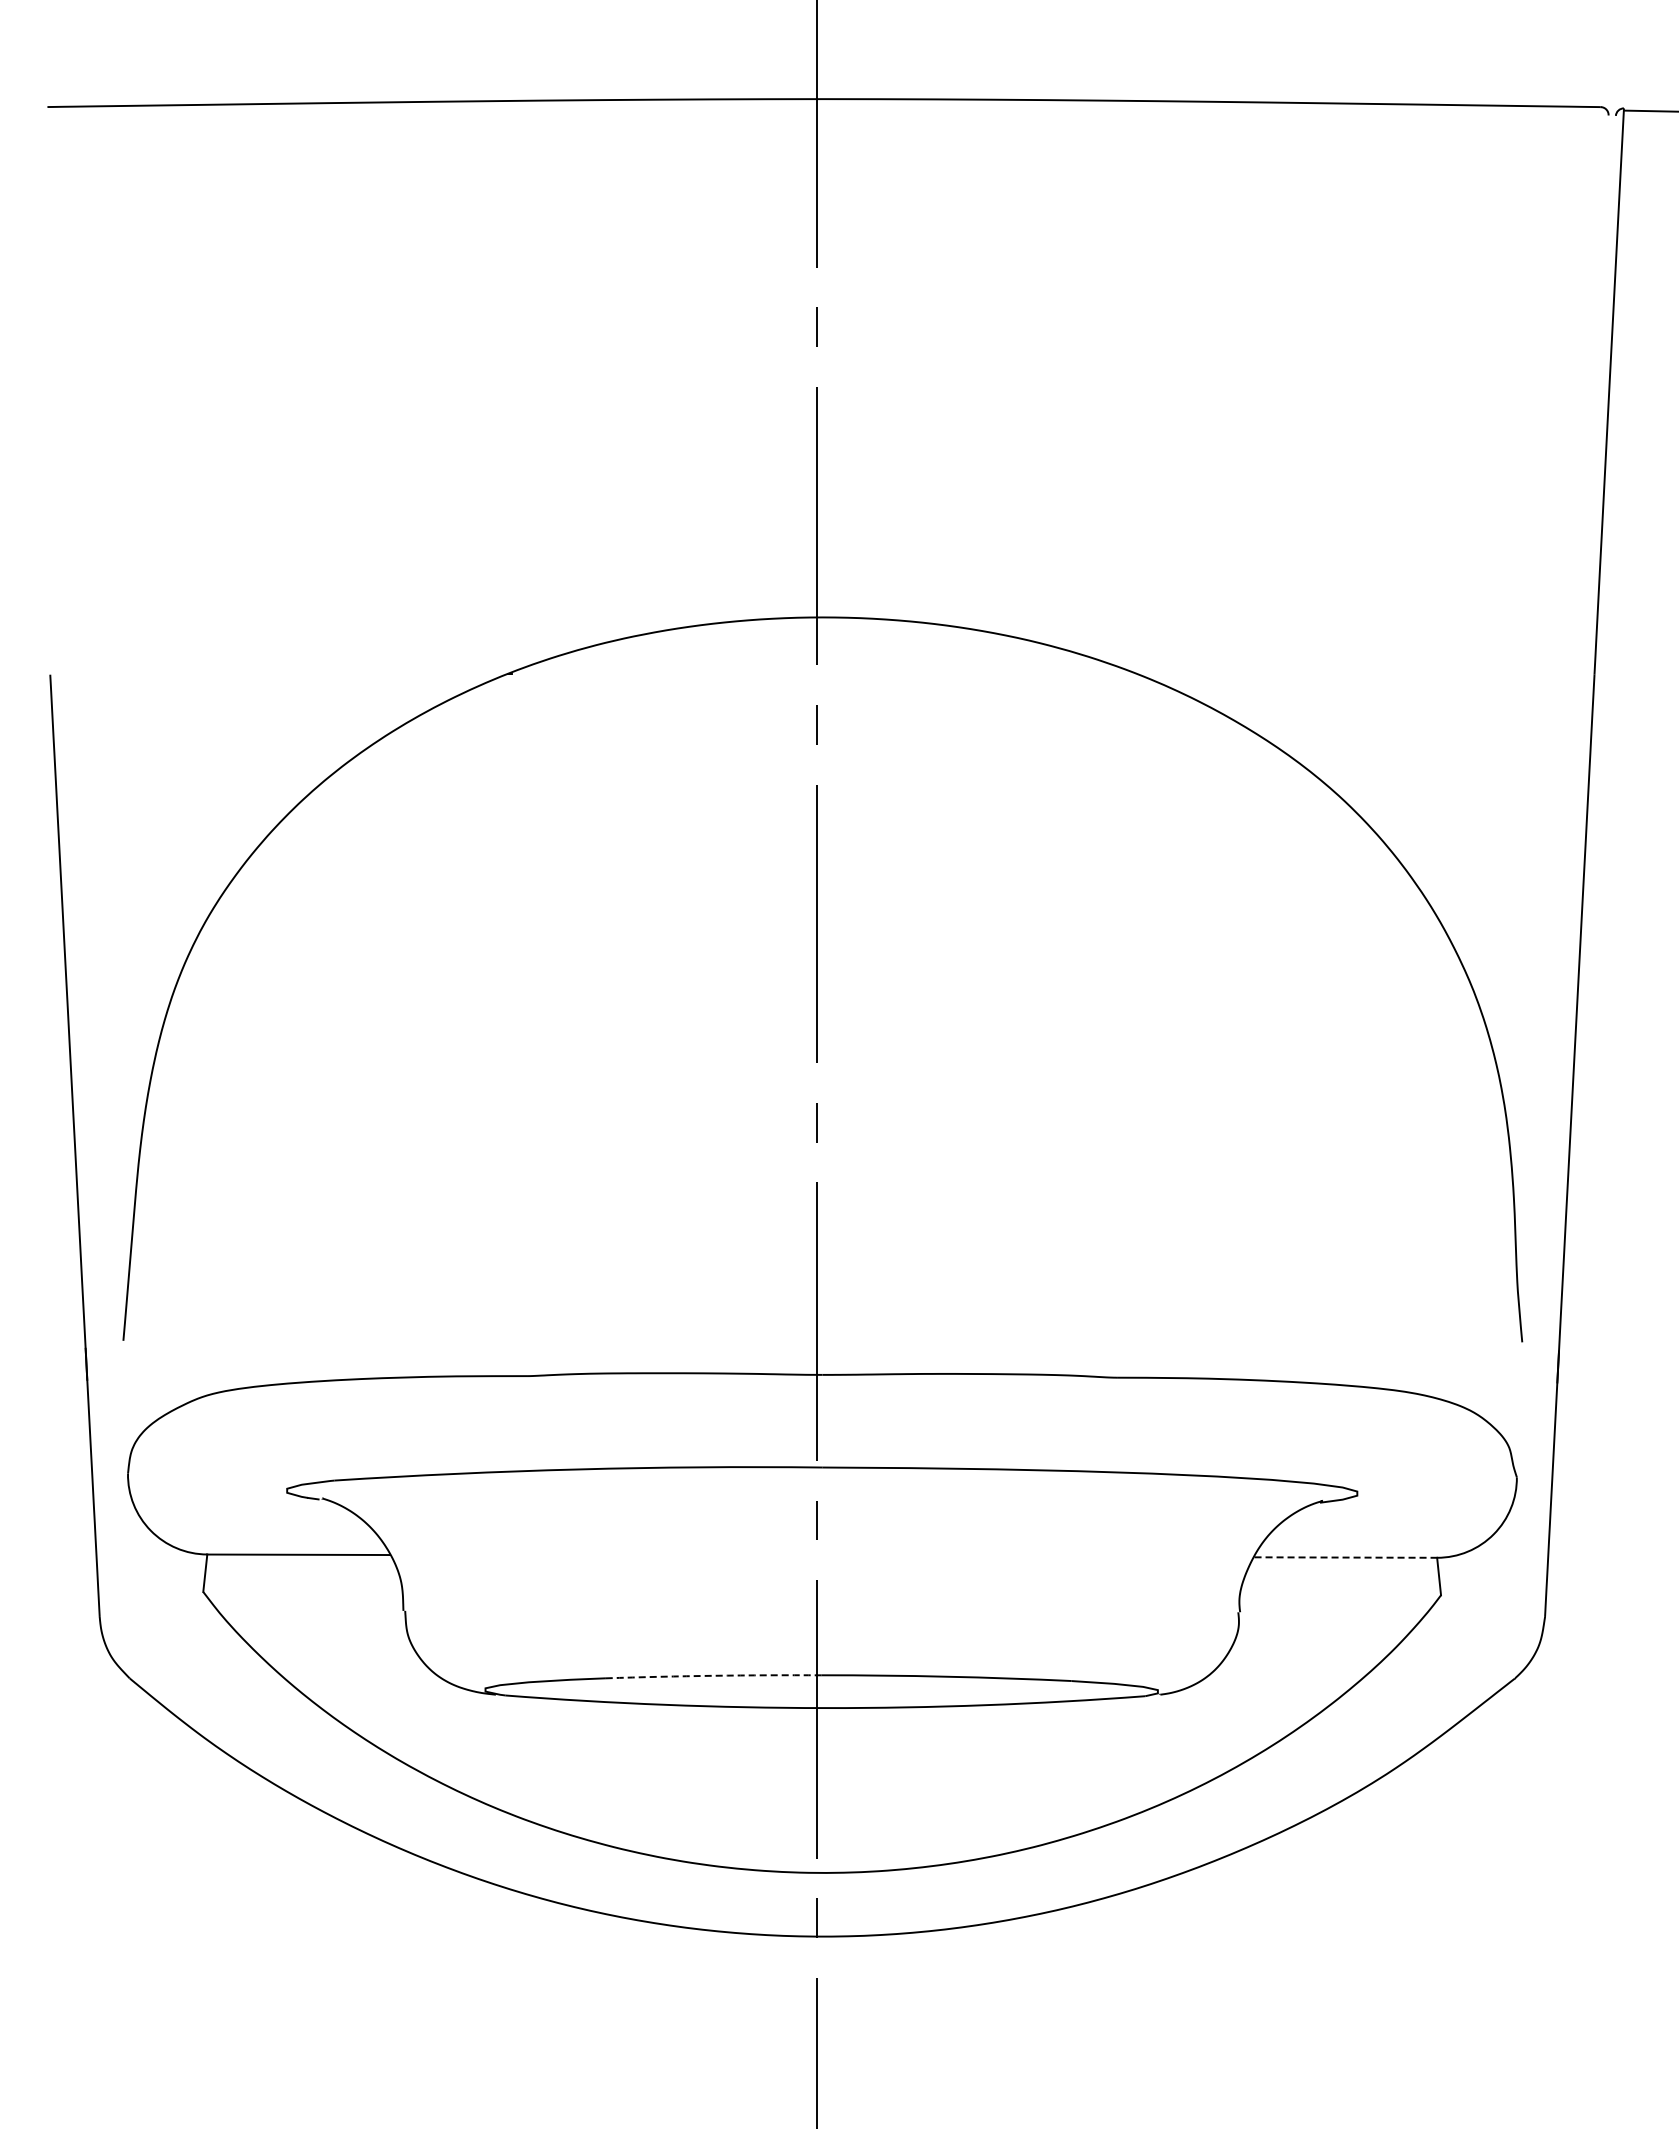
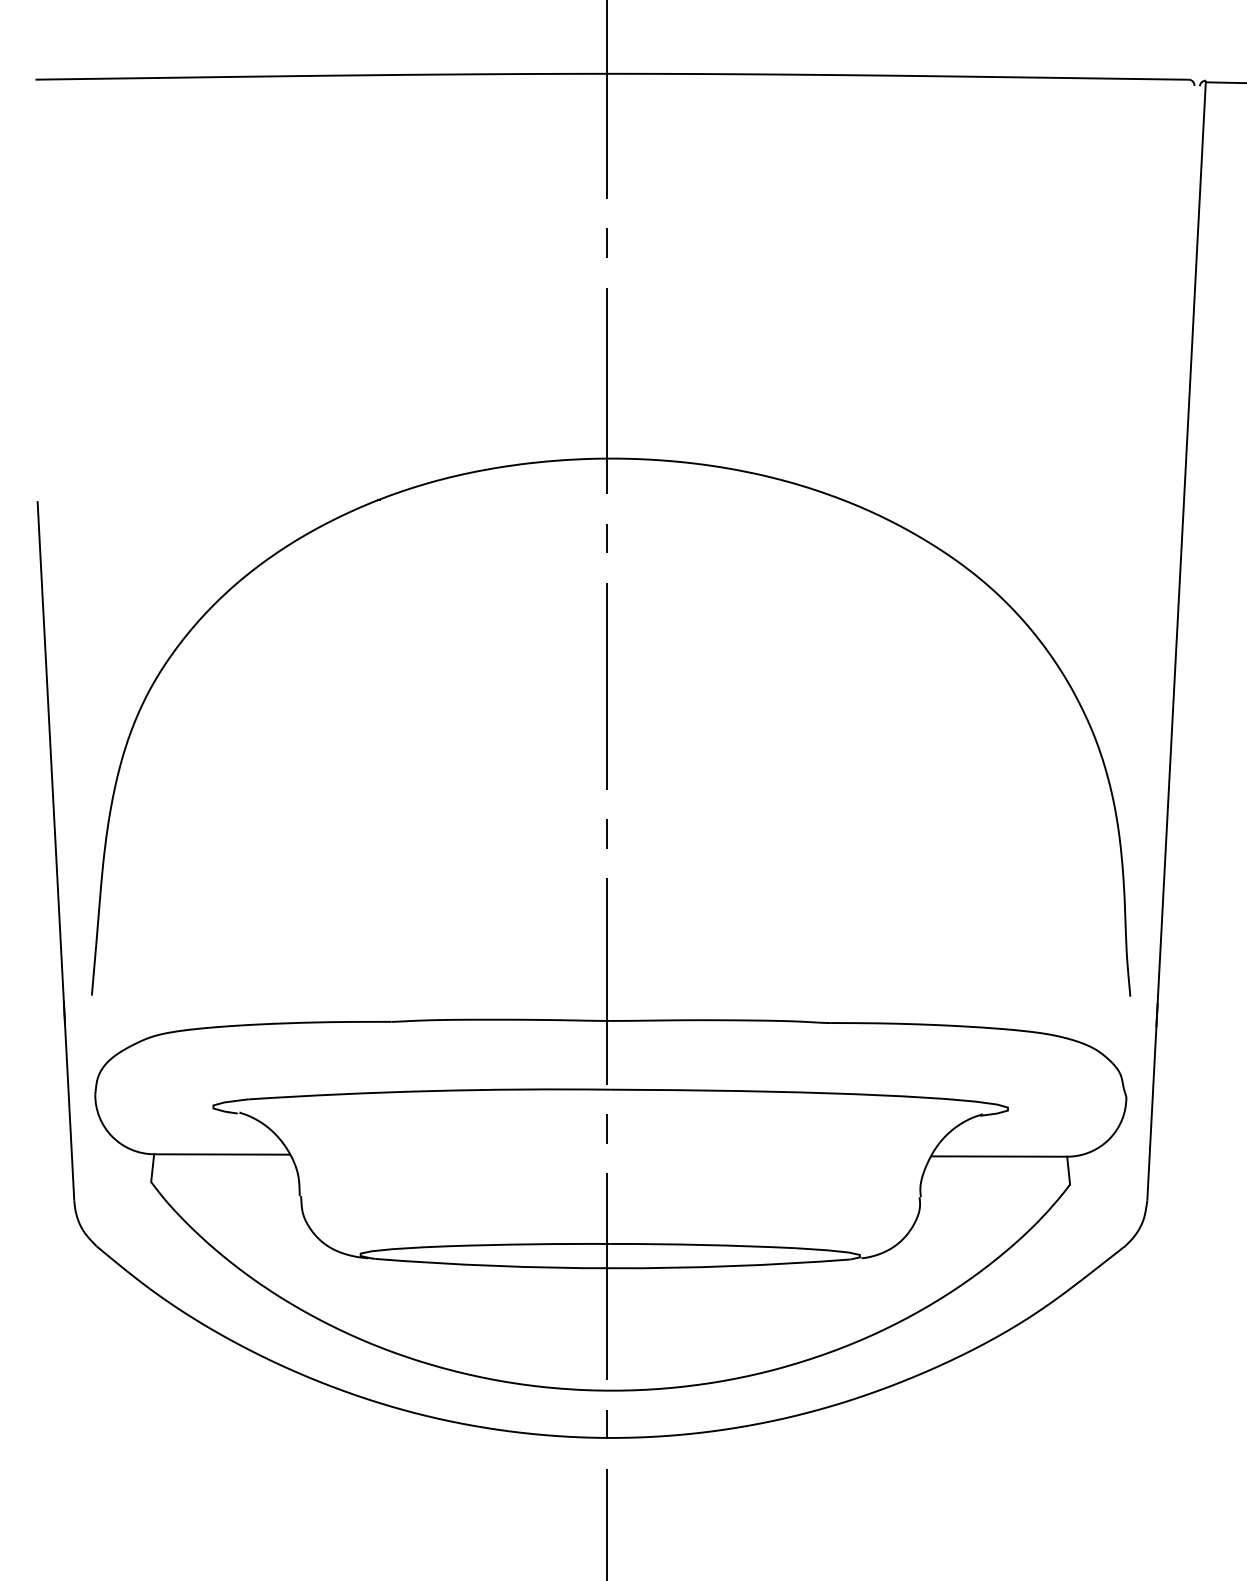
line: (1346, 1557) -> (999, 1156), dashed -> solid
arc: (713, 1675) -> (529, 1244), dashed -> solid

